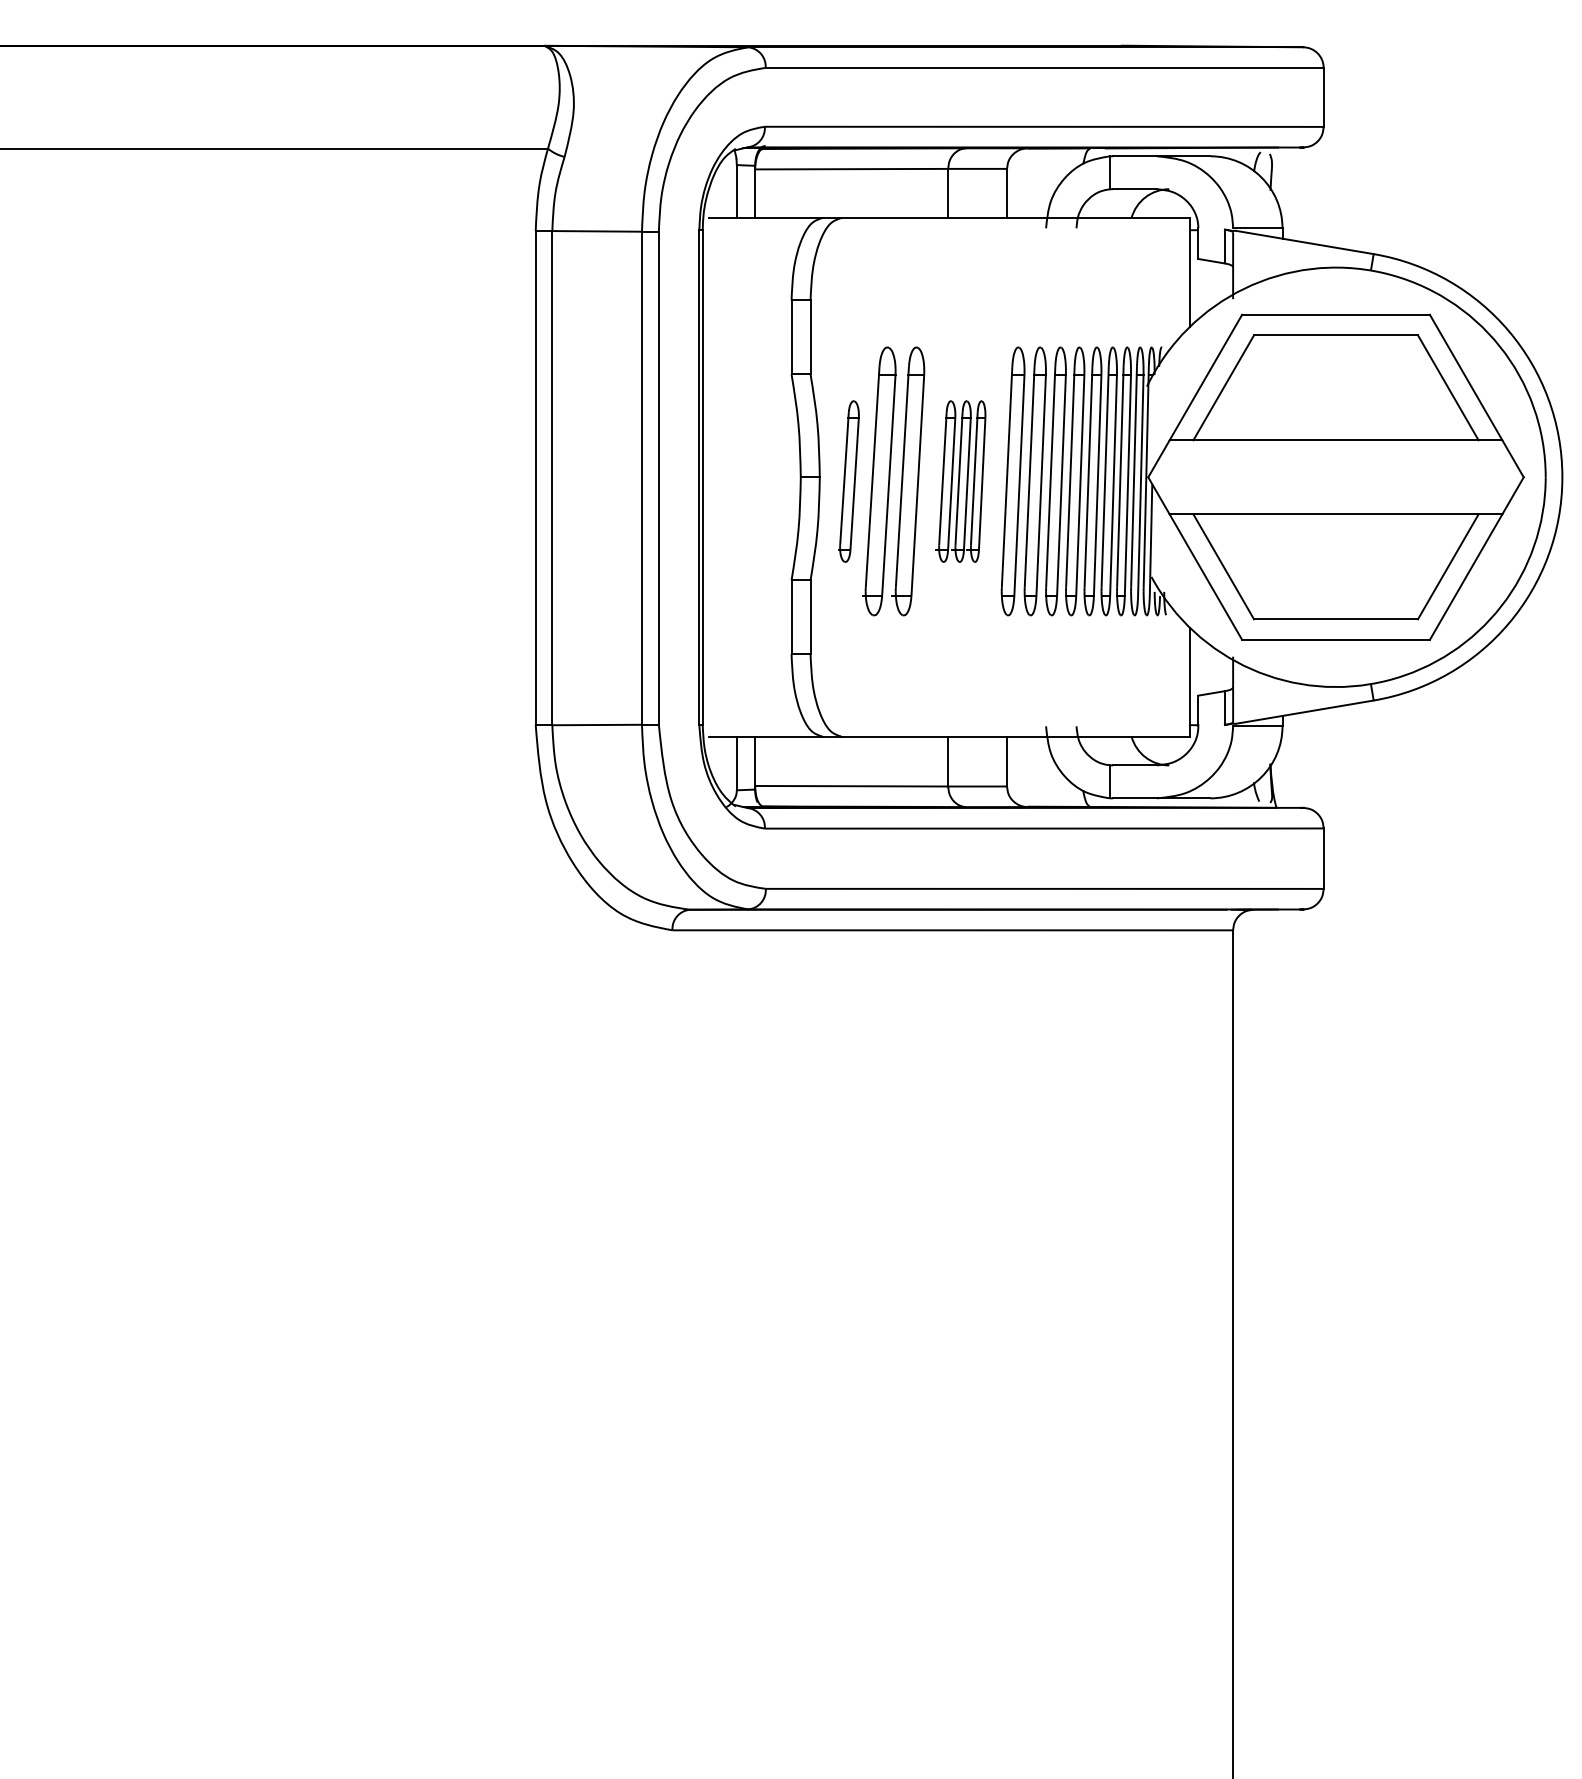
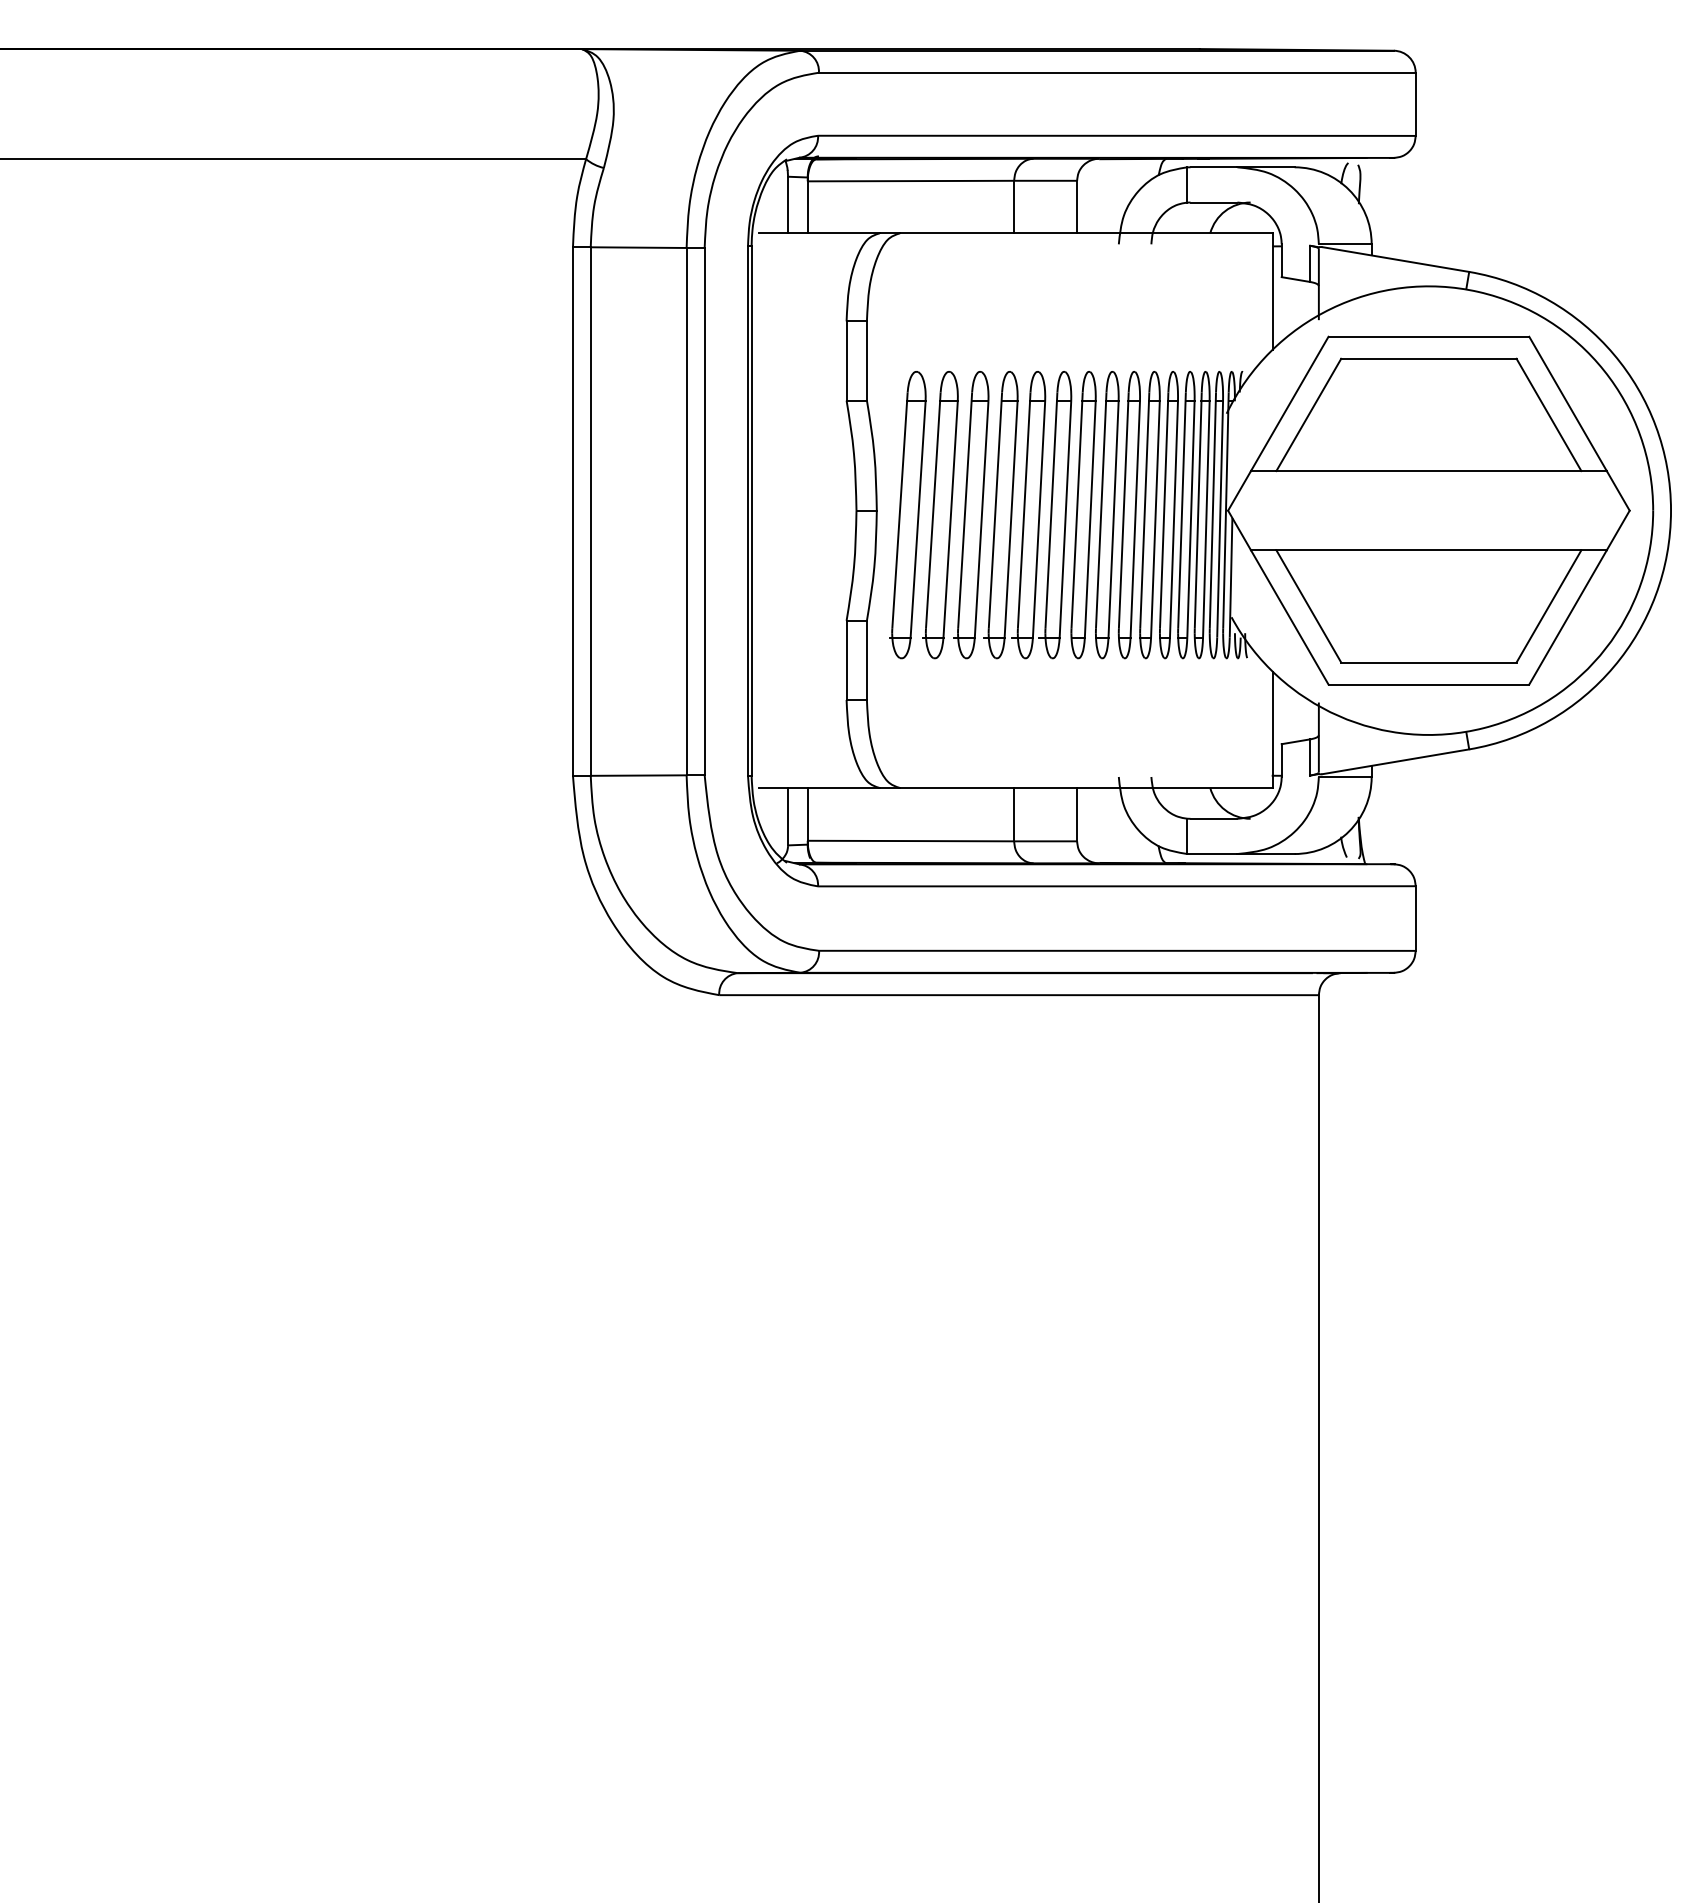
part: (848, 481) -> (907, 515), size x1.67
part: (960, 481) -> (1027, 515), size x1.67

